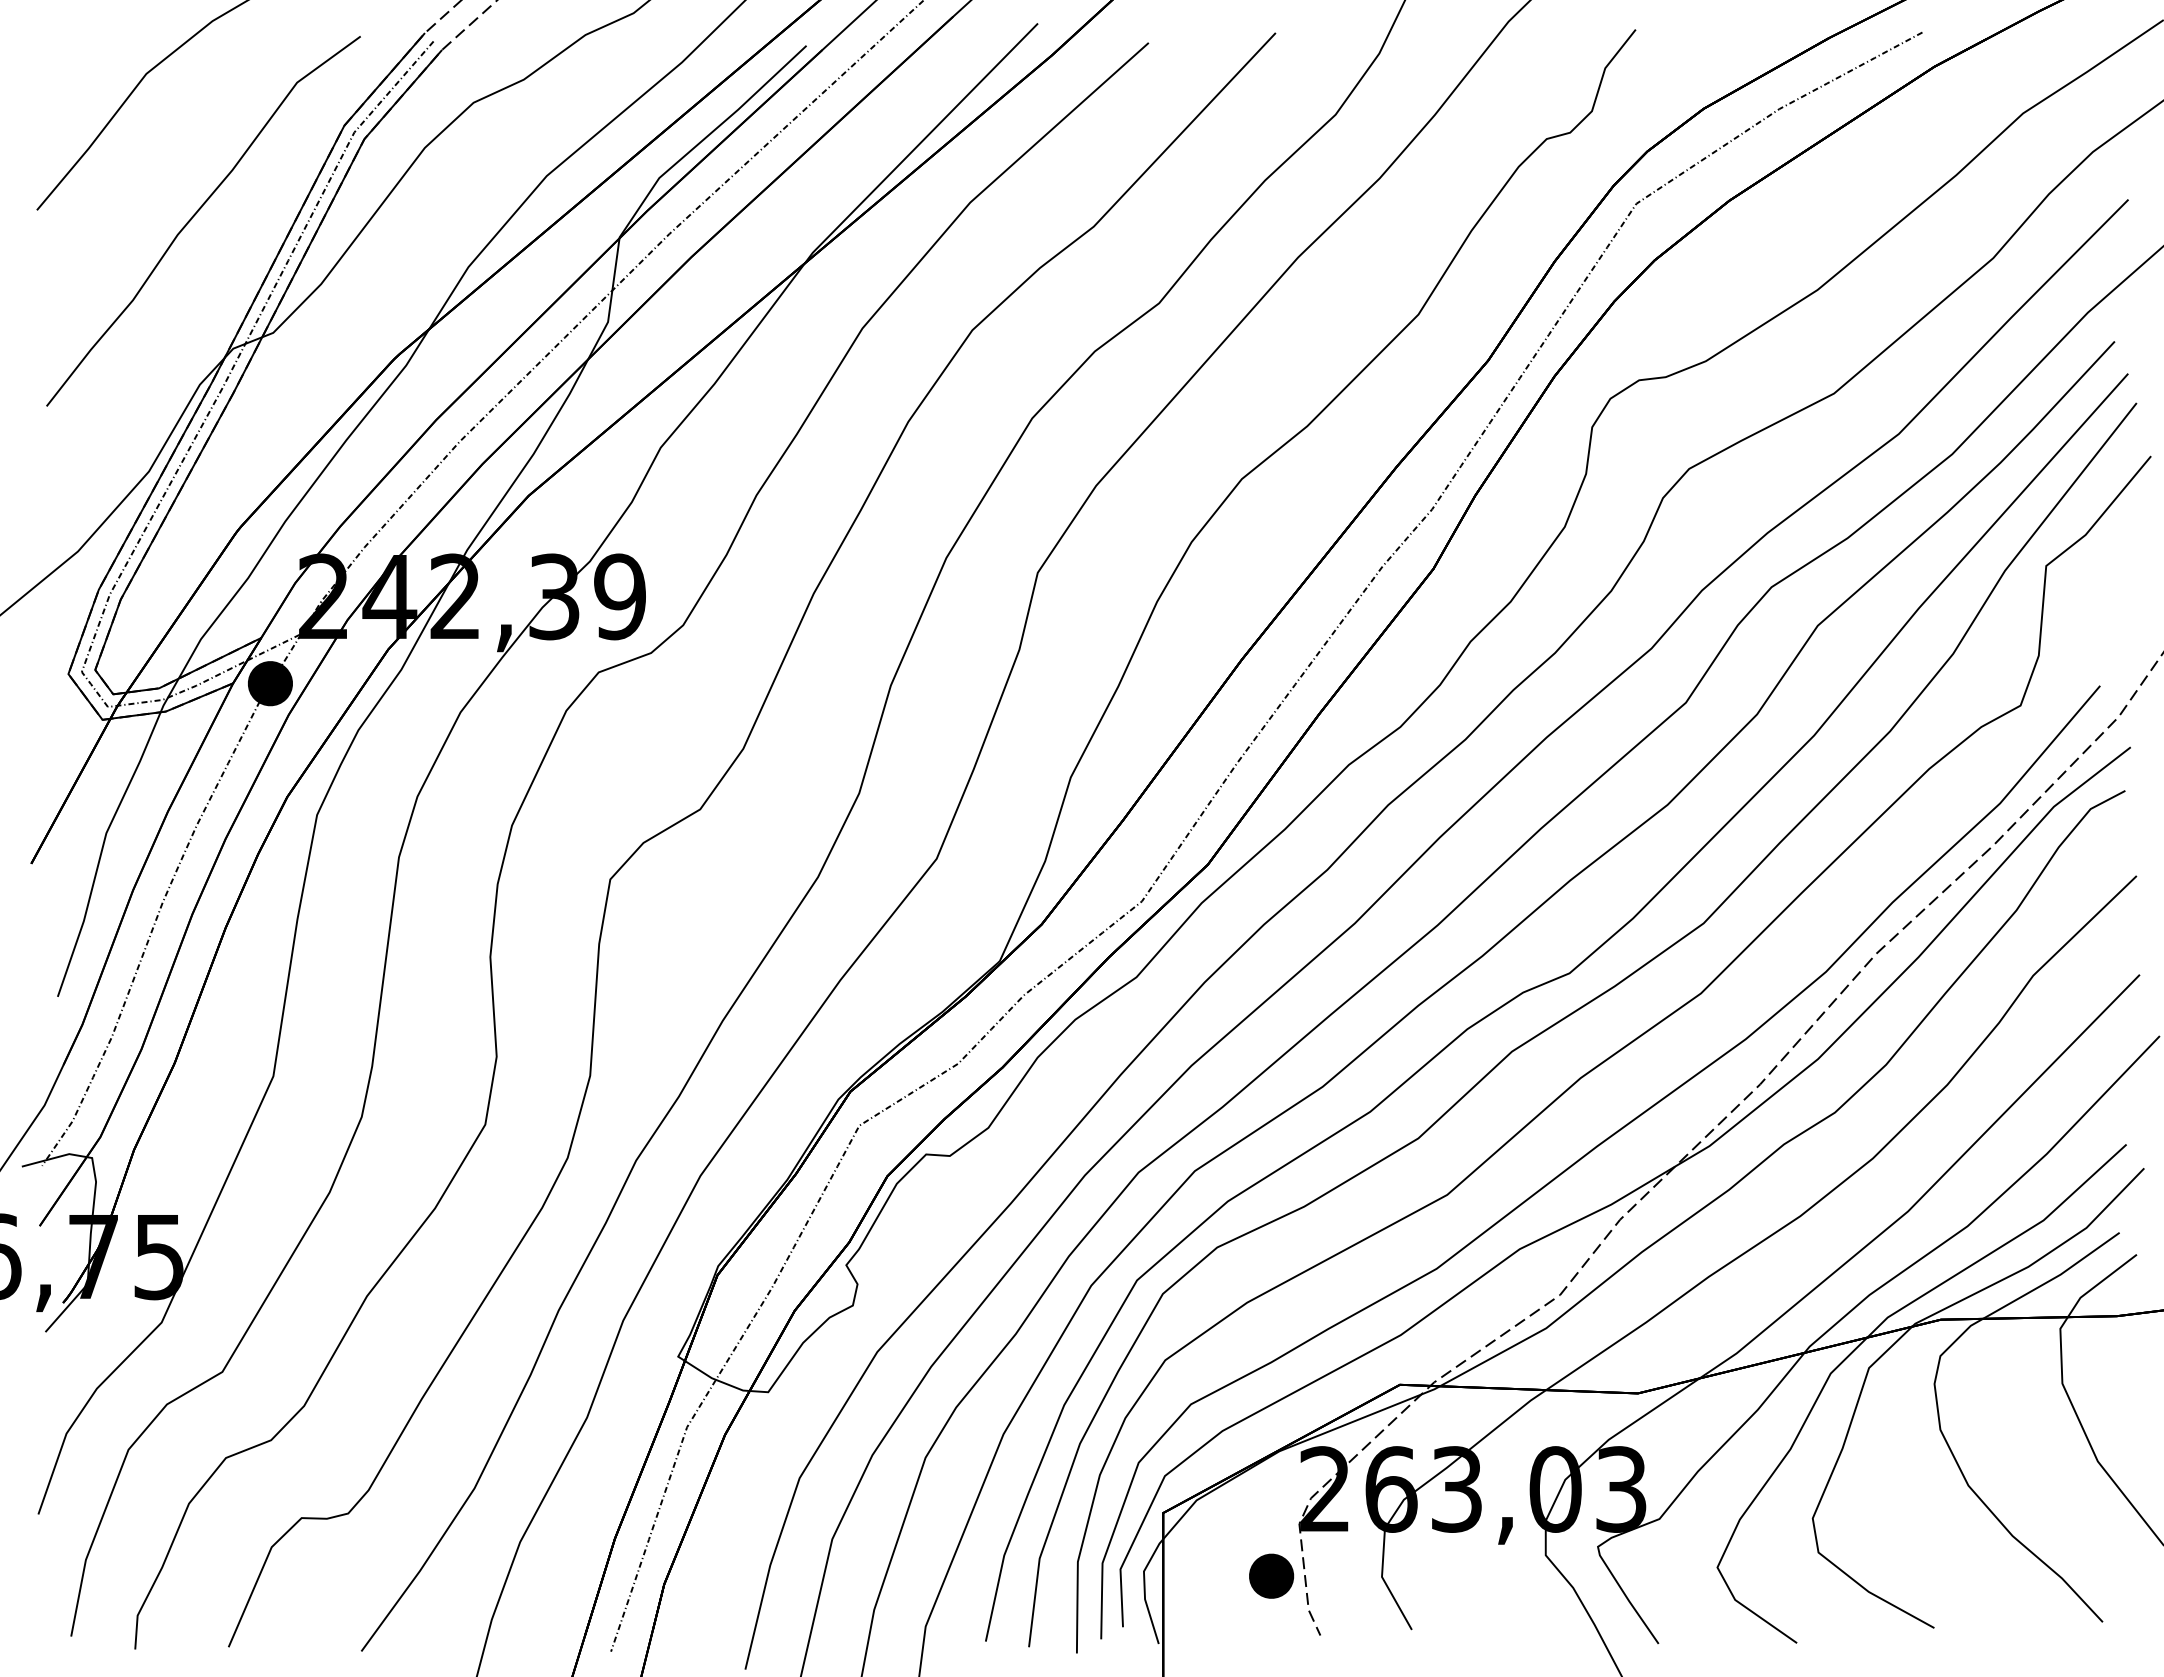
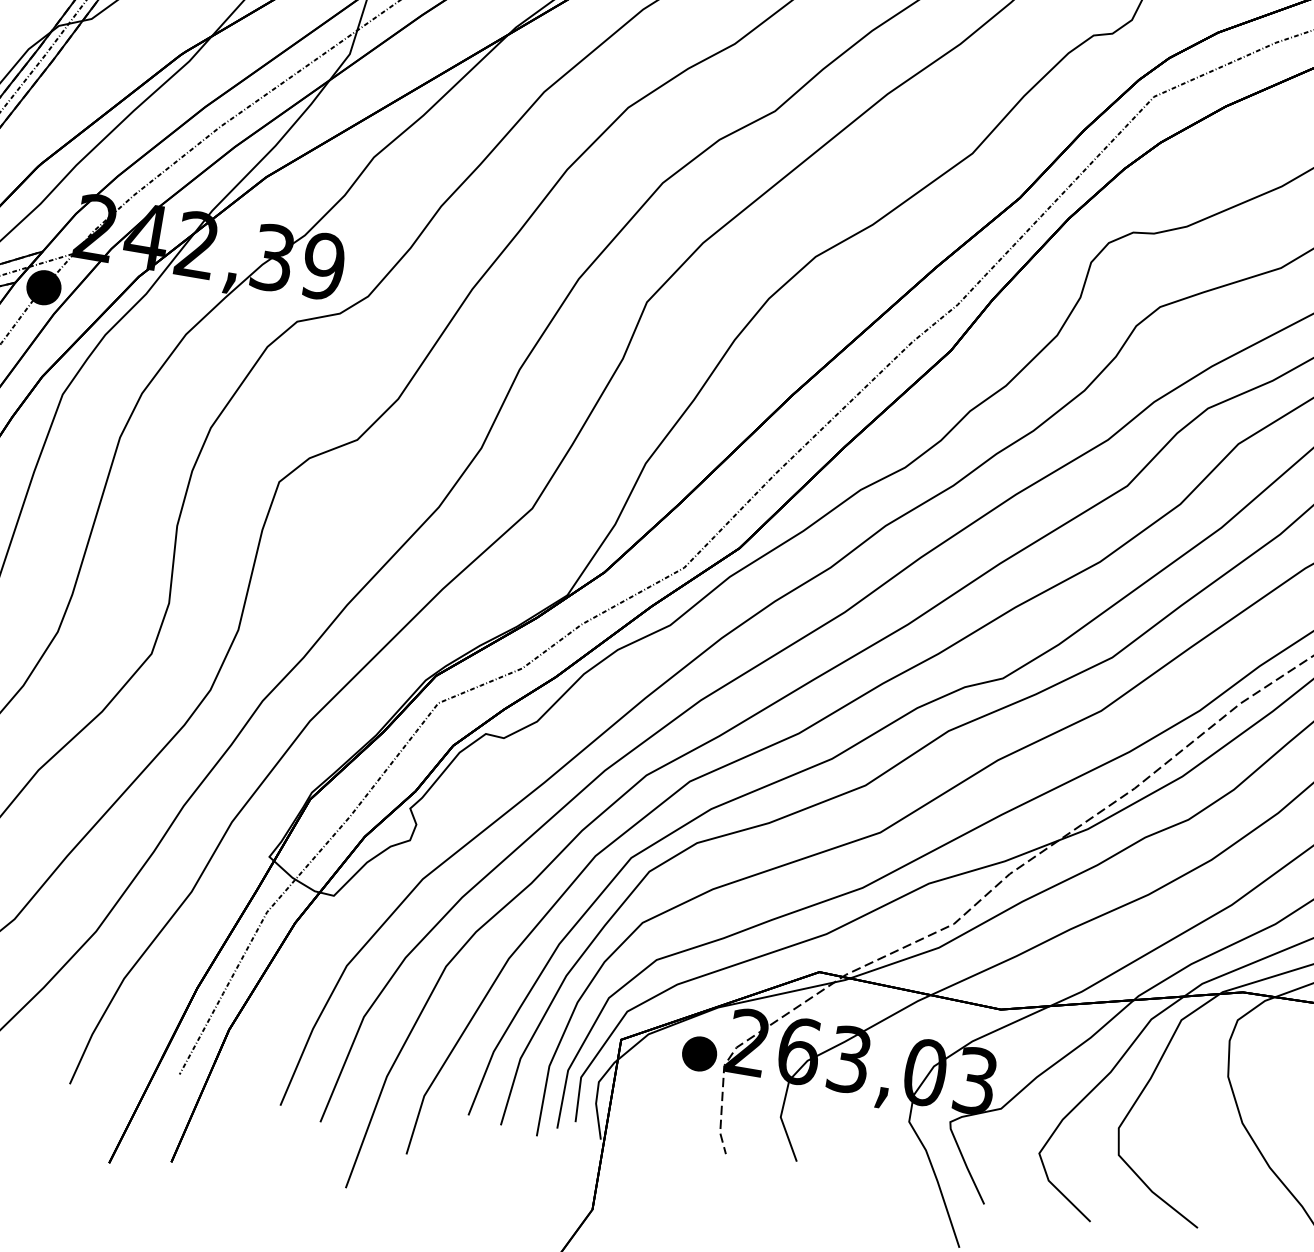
part: (1271, 1575) -> (699, 1053), moved

